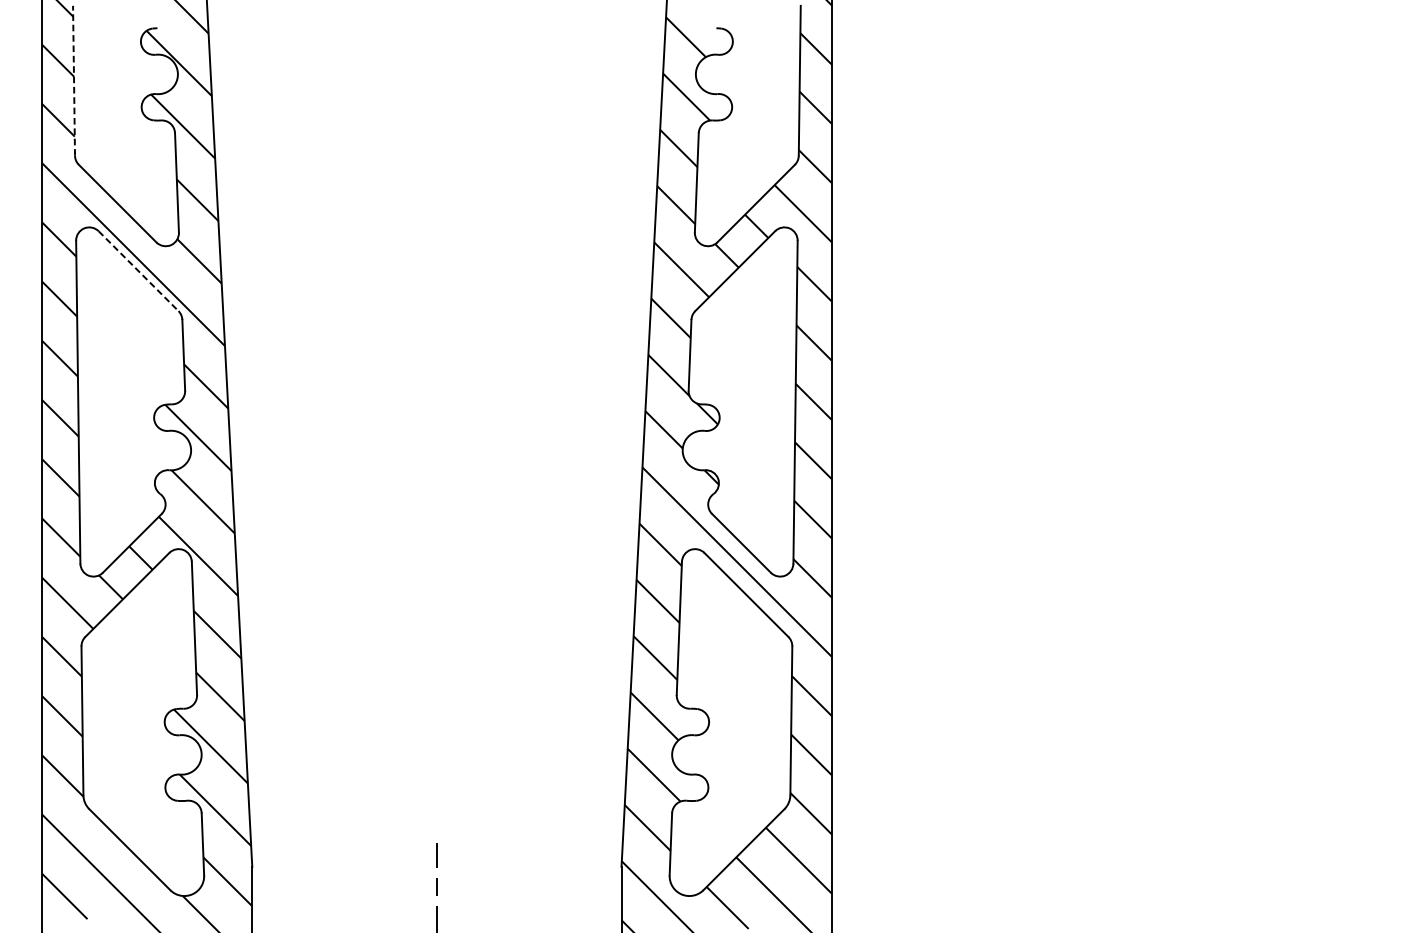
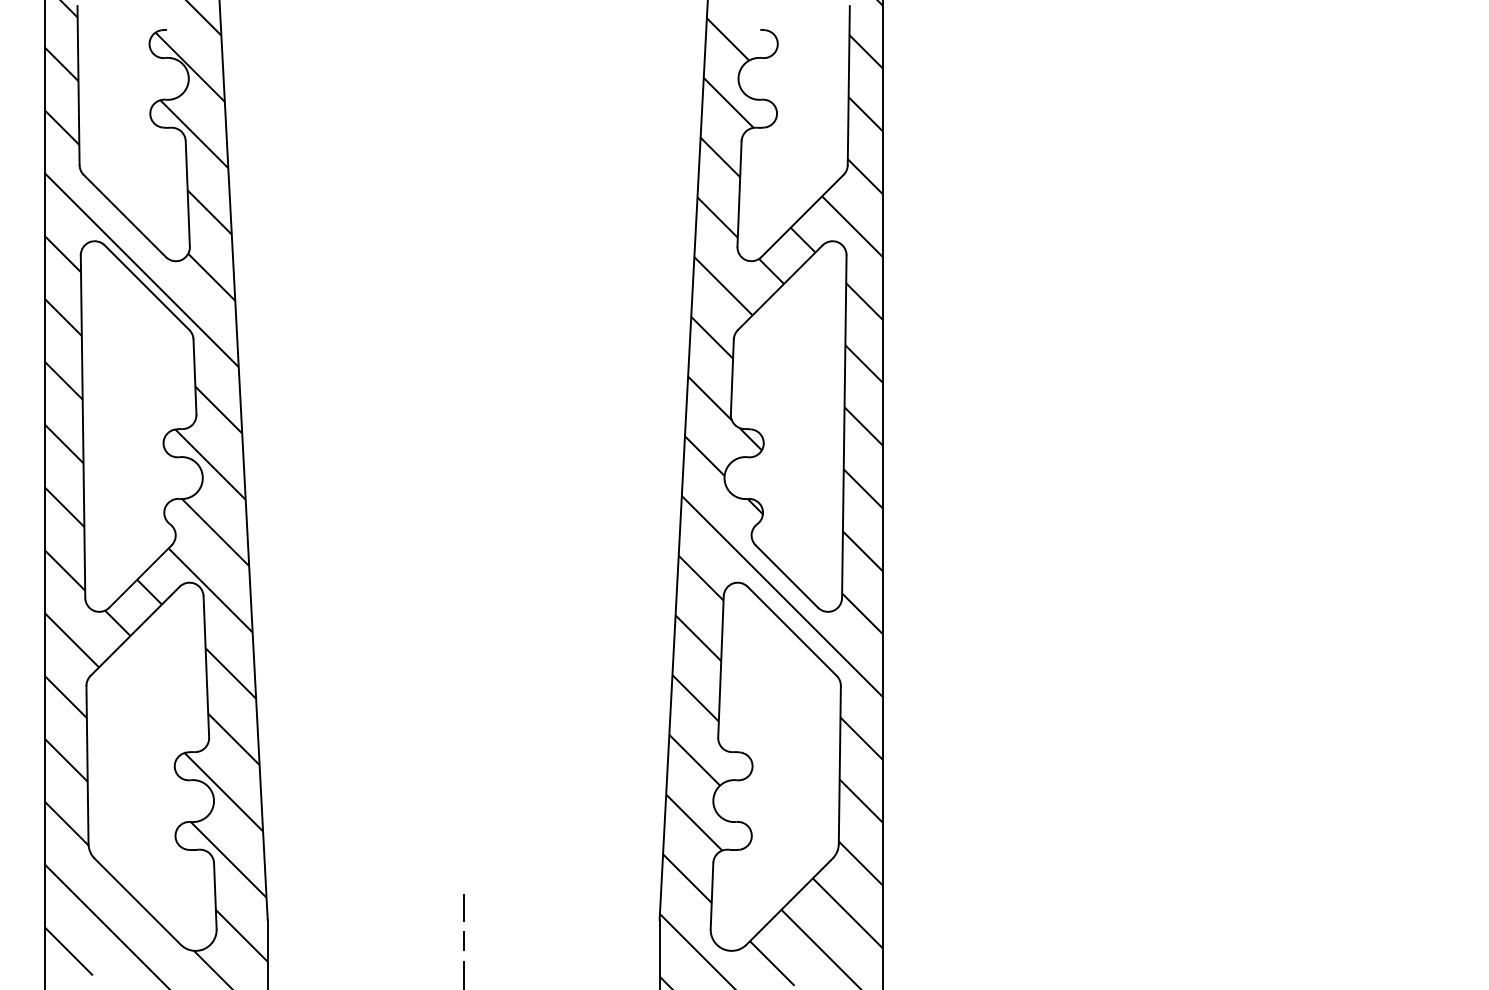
line: (73, 80) -> (78, 85), dashed -> solid
line: (139, 270) -> (147, 287), dashed -> solid

